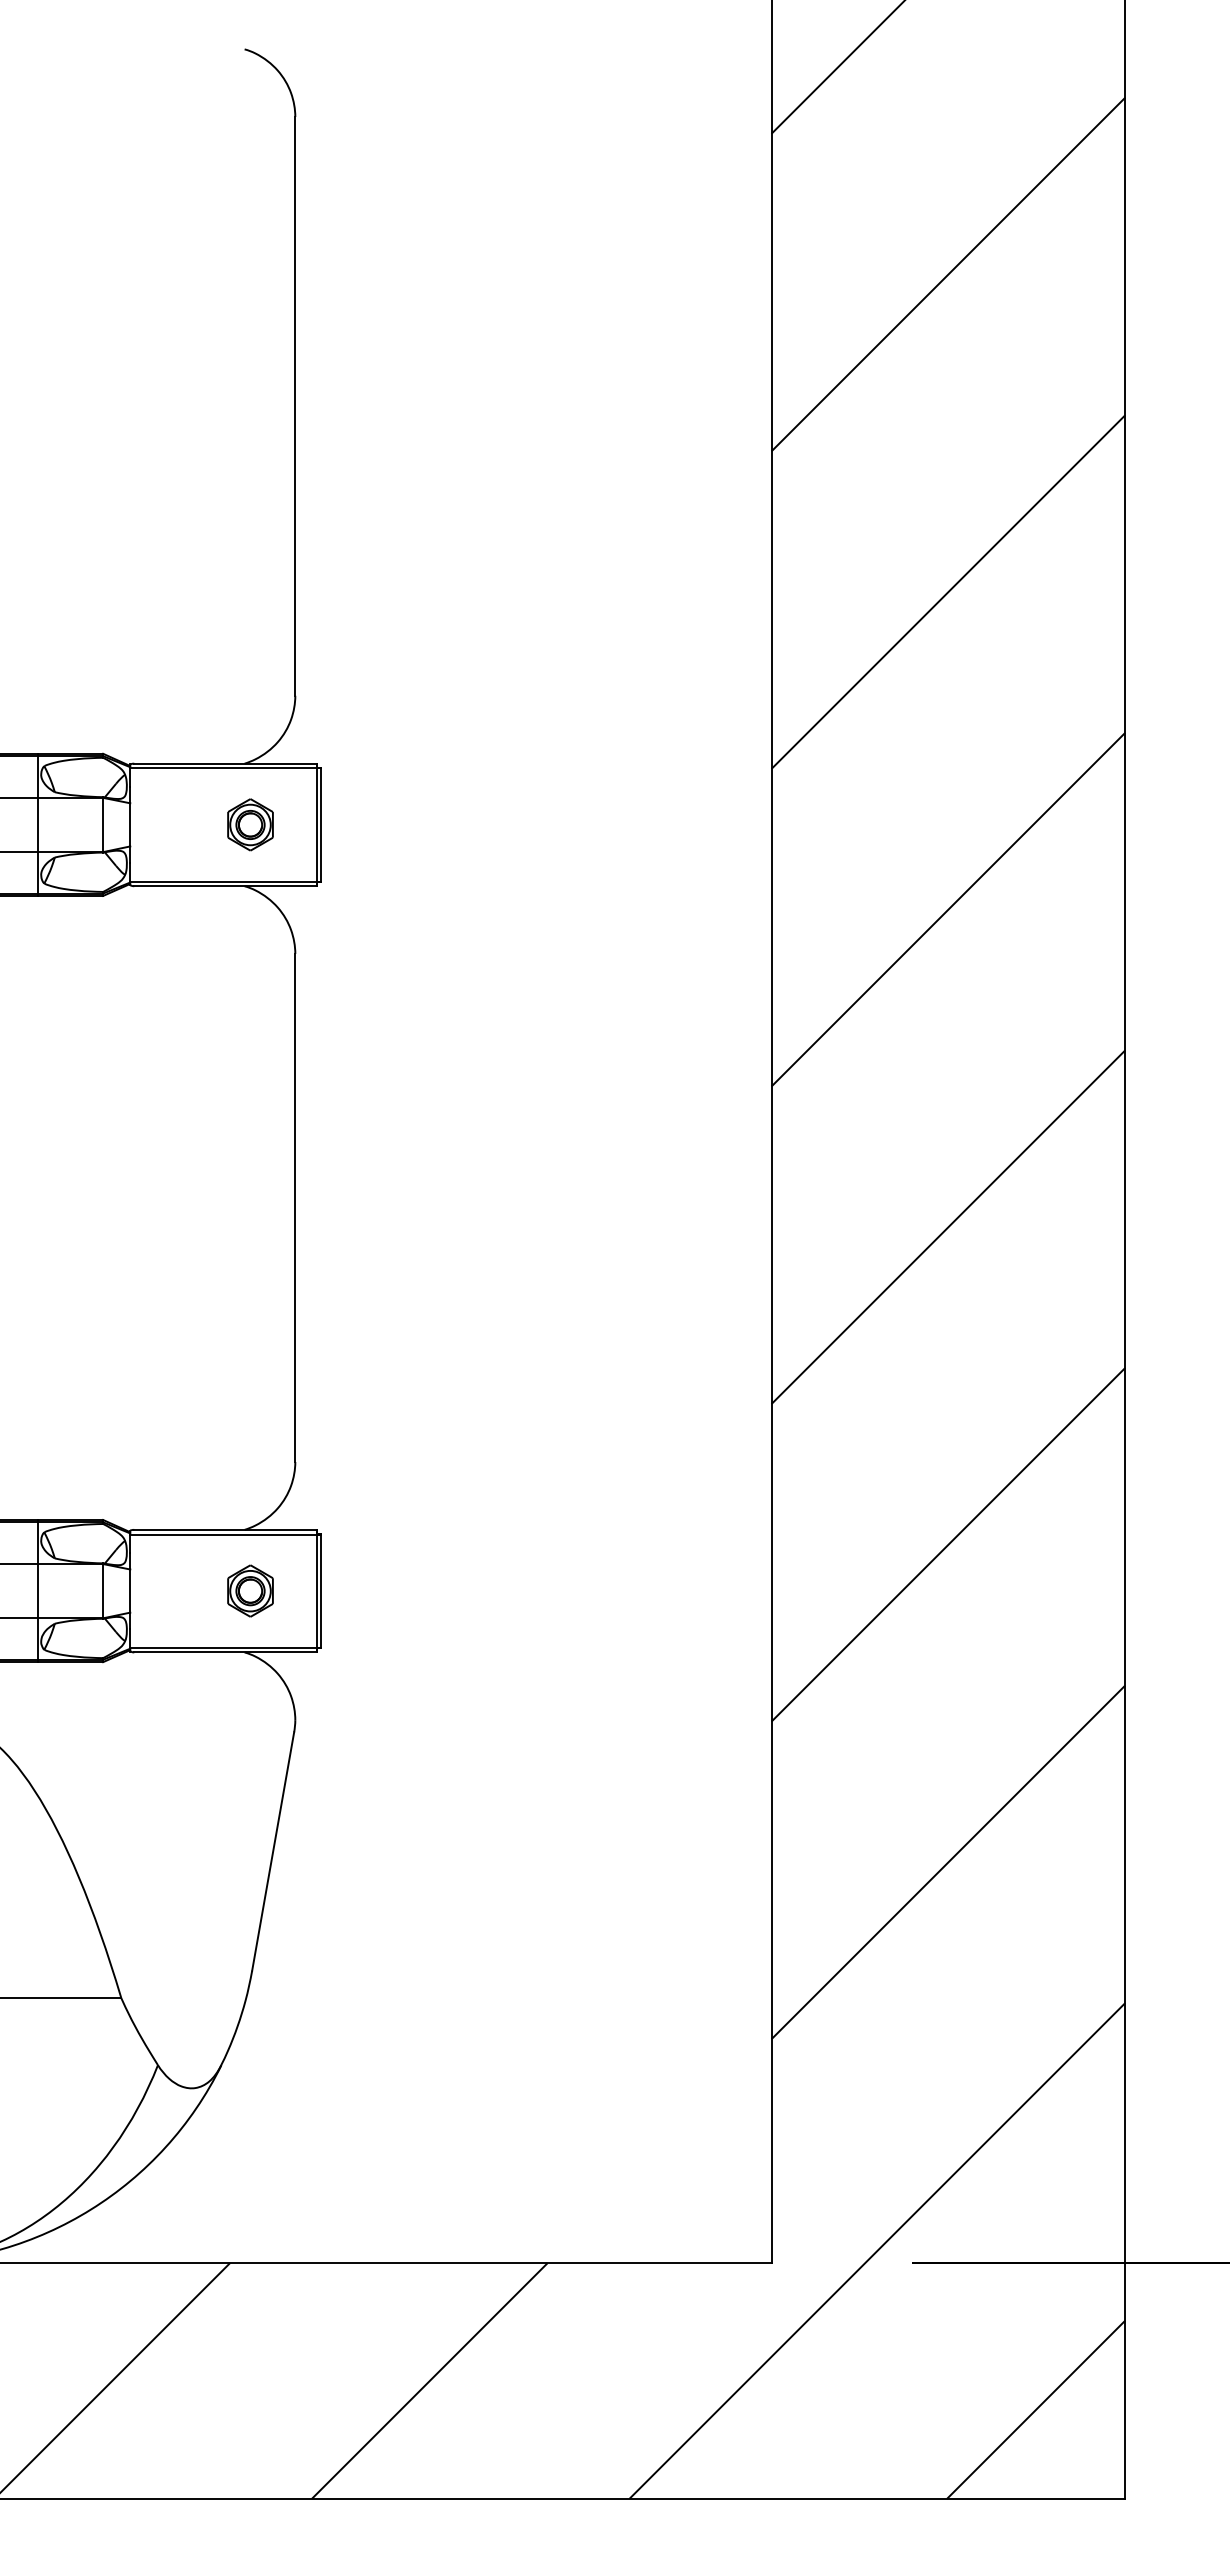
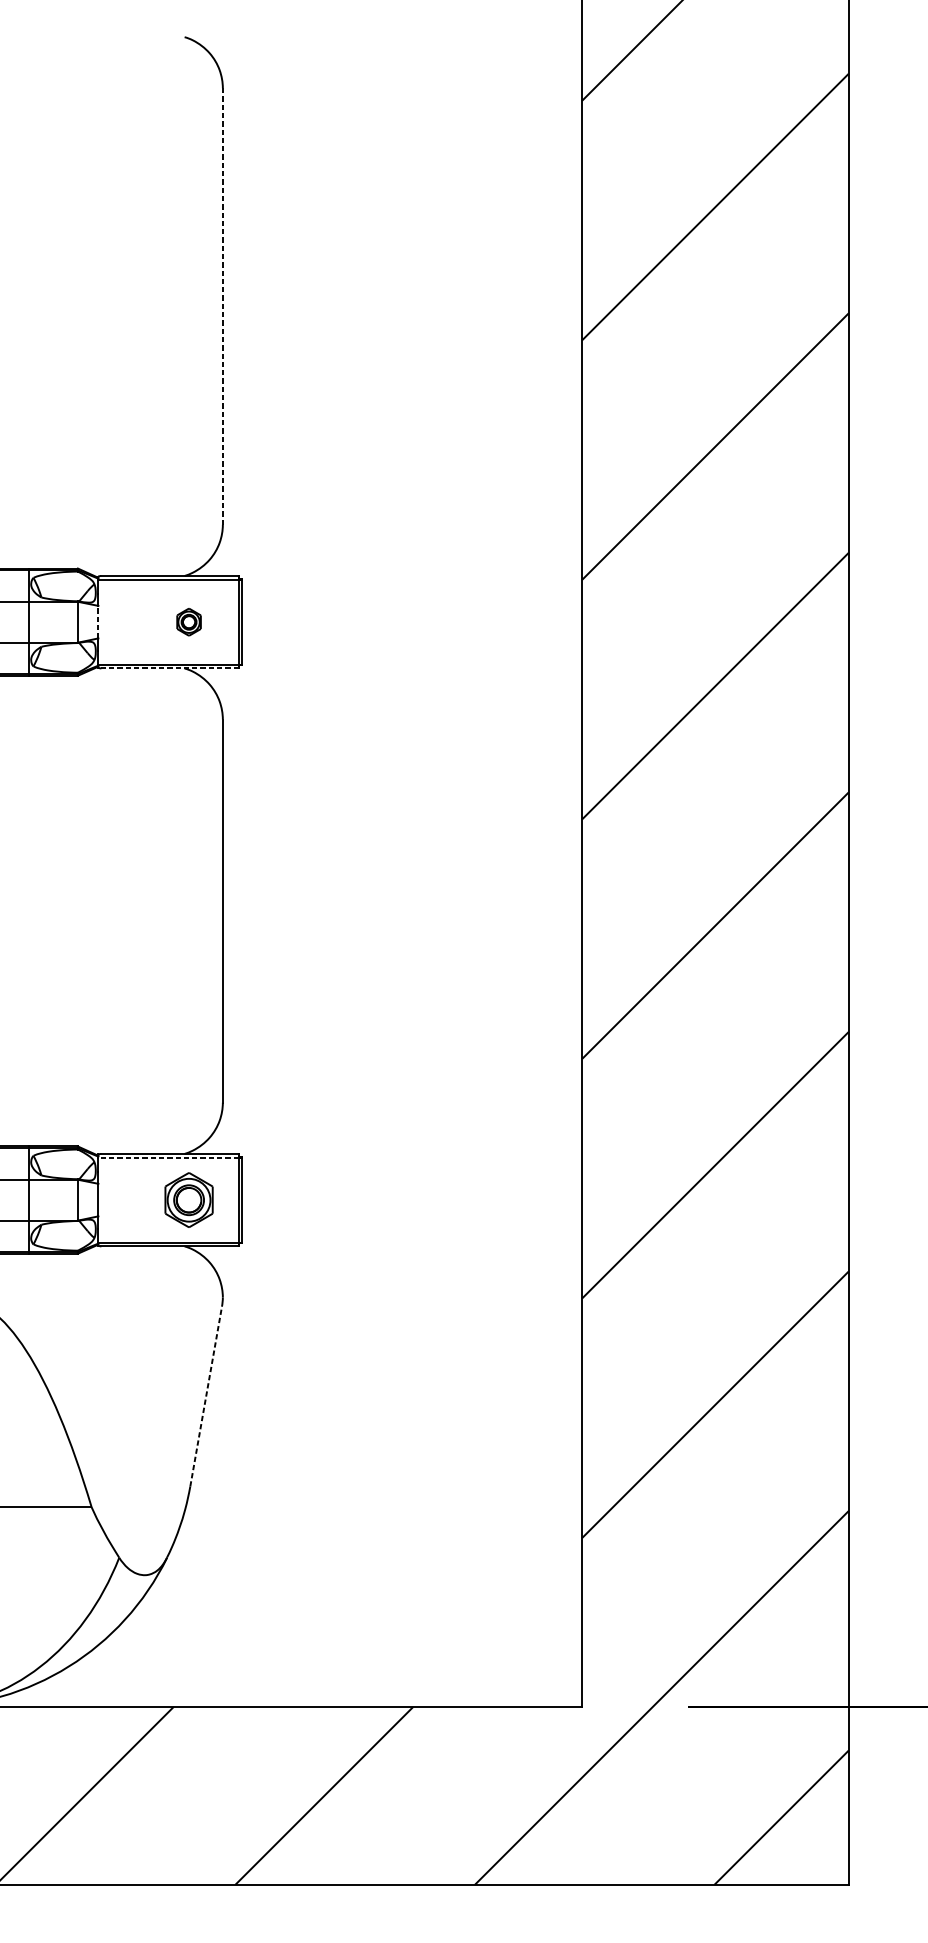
line: (295, 405) -> (223, 305), solid -> dashed
line: (130, 824) -> (98, 621), solid -> dashed
part: (250, 824) -> (189, 621), size x0.7
line: (224, 886) -> (169, 668), solid -> dashed
line: (222, 1534) -> (167, 1157), solid -> dashed
part: (250, 1590) -> (189, 1199), size x1.4
line: (273, 1851) -> (206, 1396), solid -> dashed

